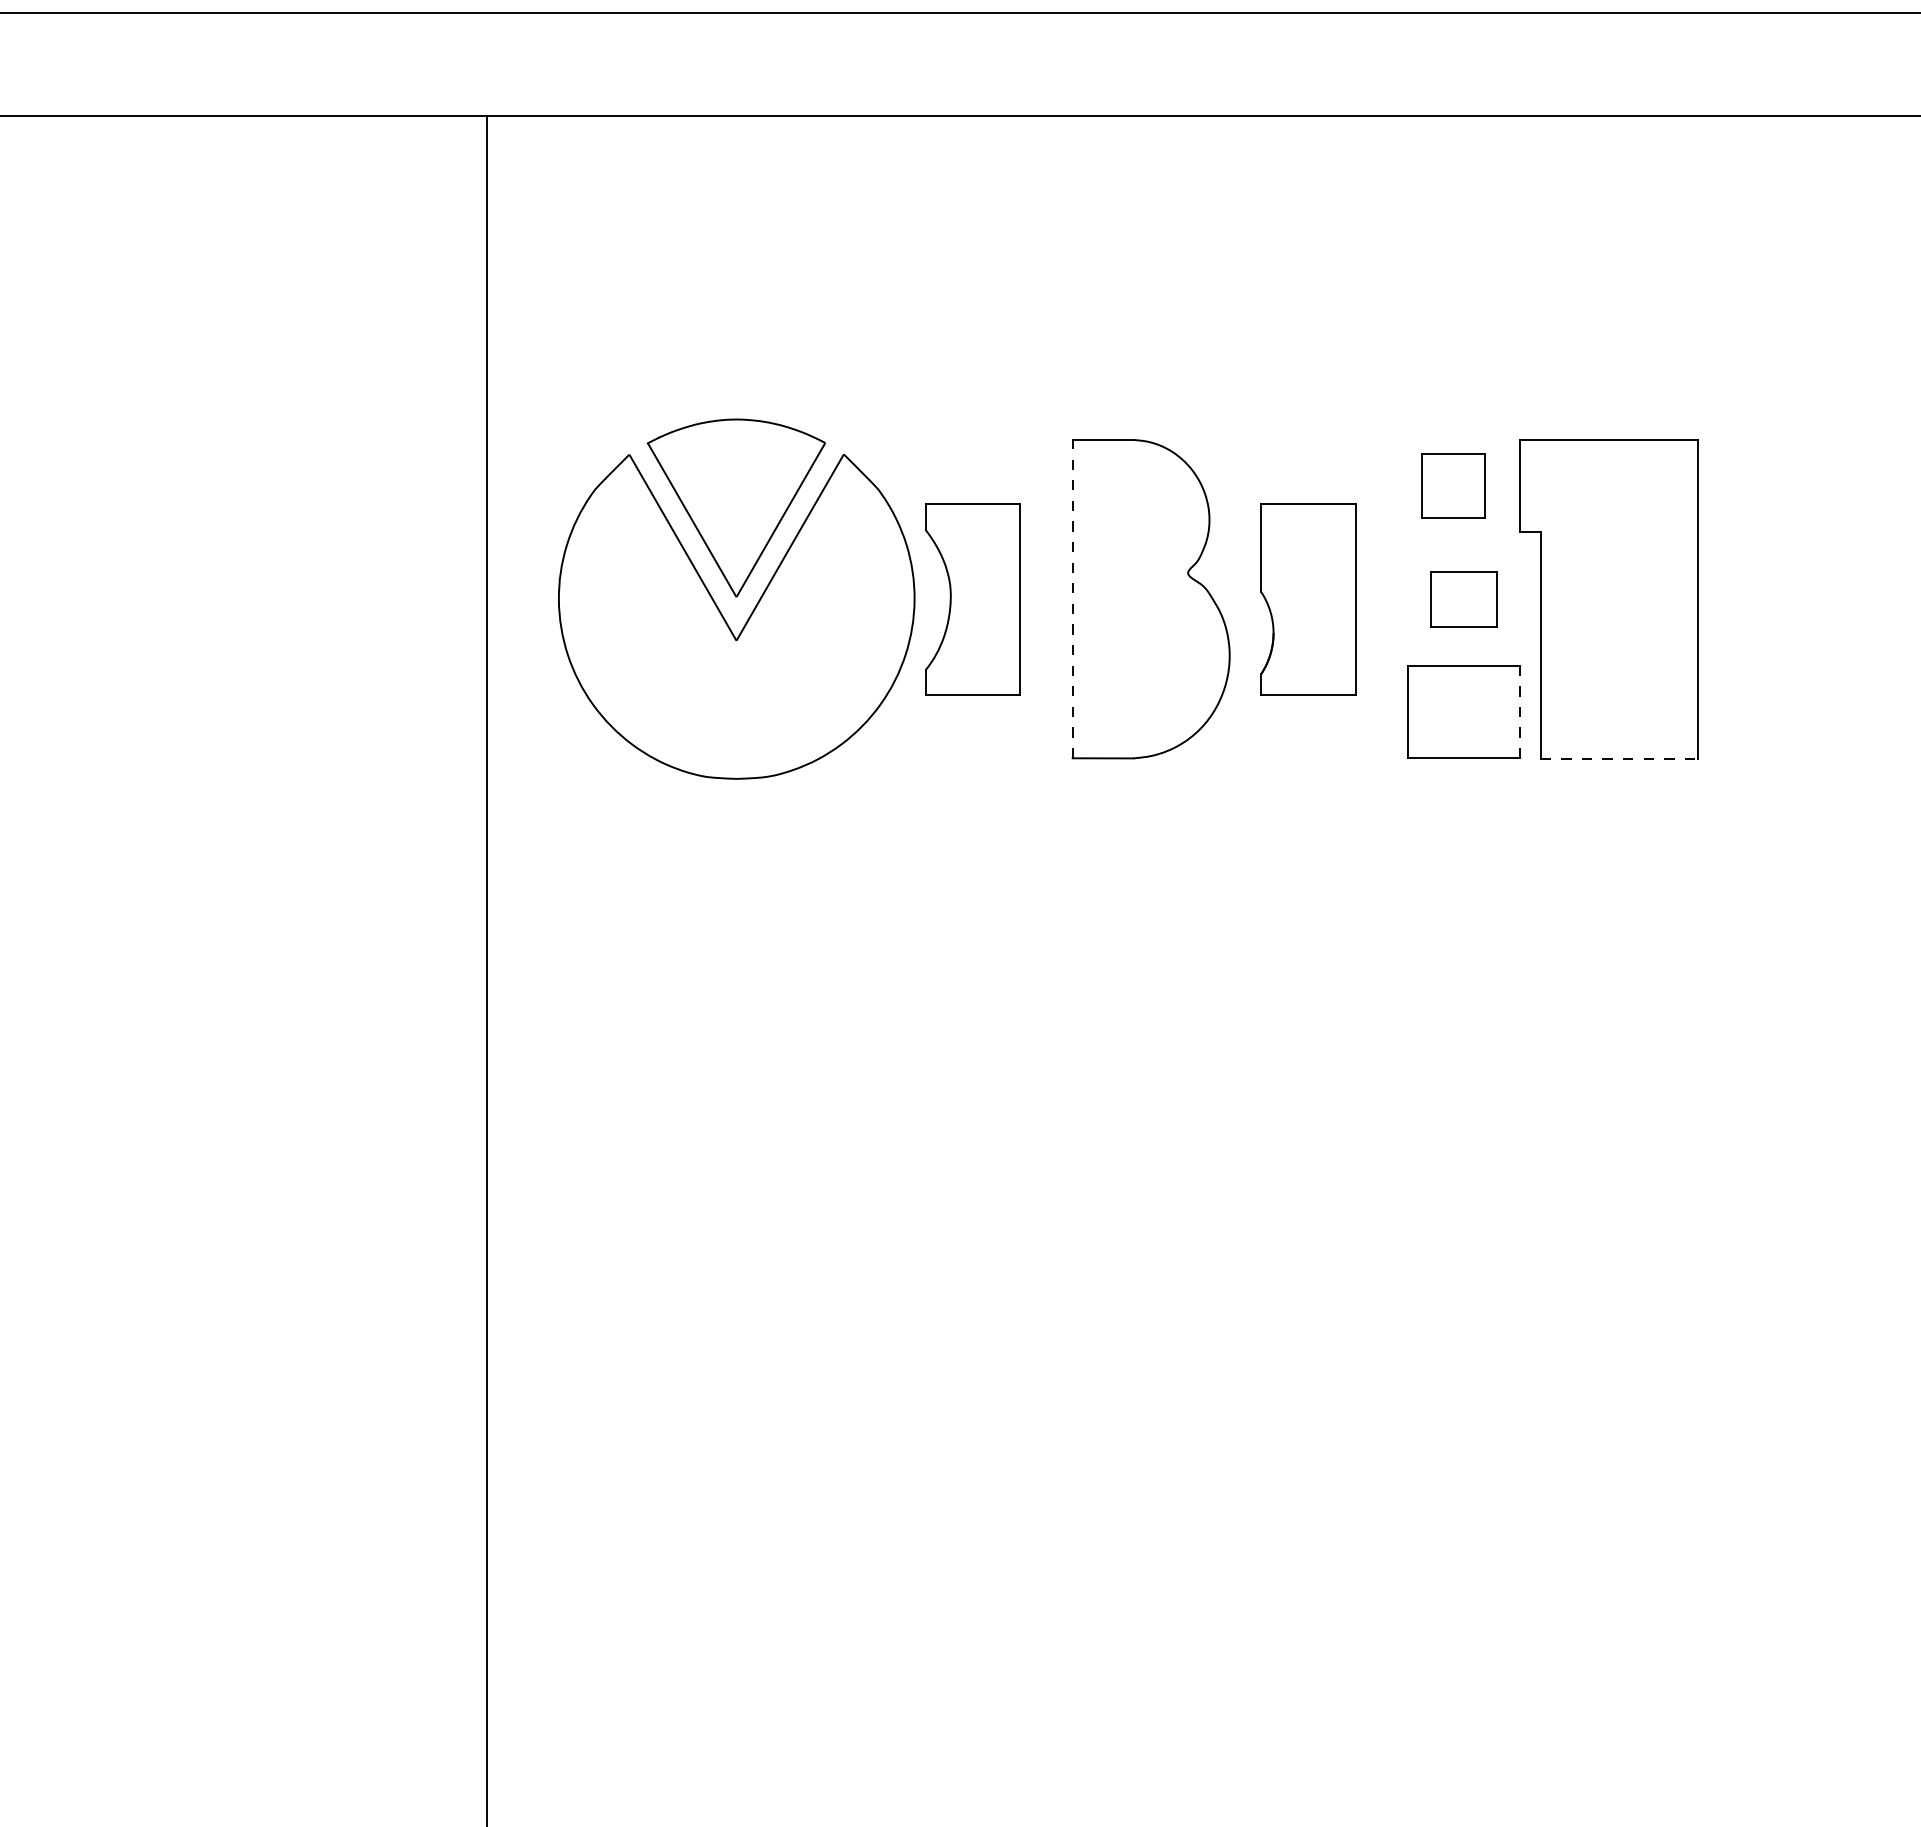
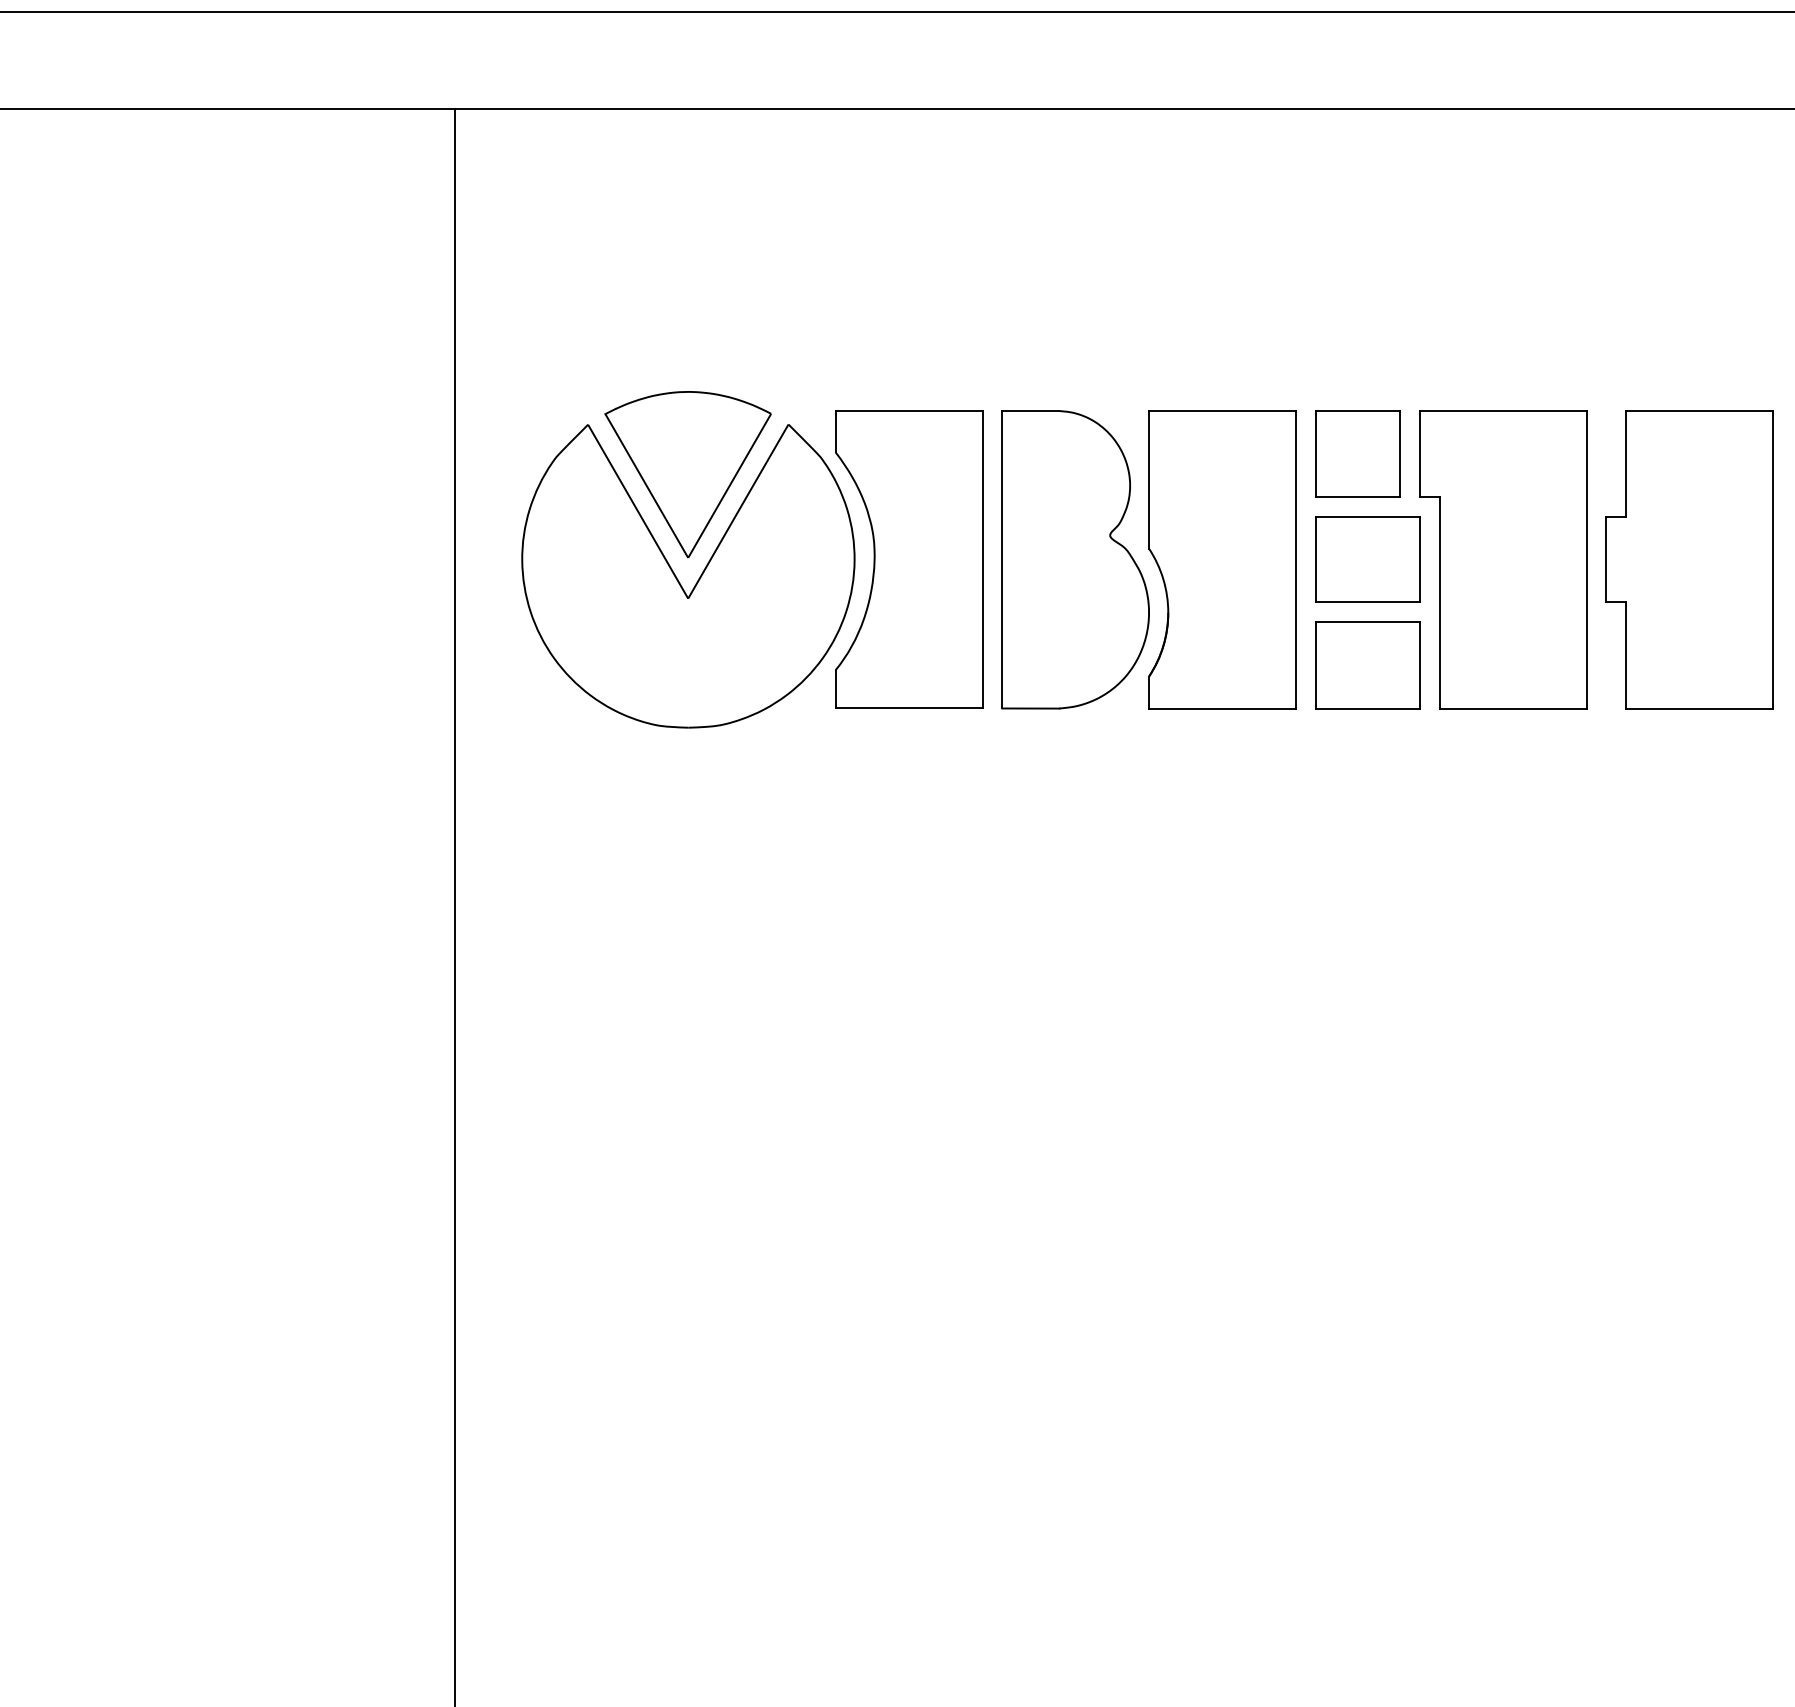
part: (1453, 485) -> (1358, 453), size x1.43
part: (972, 598) -> (908, 559), size x1.67
line: (1072, 598) -> (1002, 559), dashed -> solid
part: (1308, 598) -> (1222, 559), size x1.67
part: (1463, 599) -> (1367, 560), size x1.67
part: (1807, 599) -> (1688, 560), added
line: (1519, 711) -> (1419, 664), dashed -> solid
line: (1619, 758) -> (1513, 708), dashed -> solid

